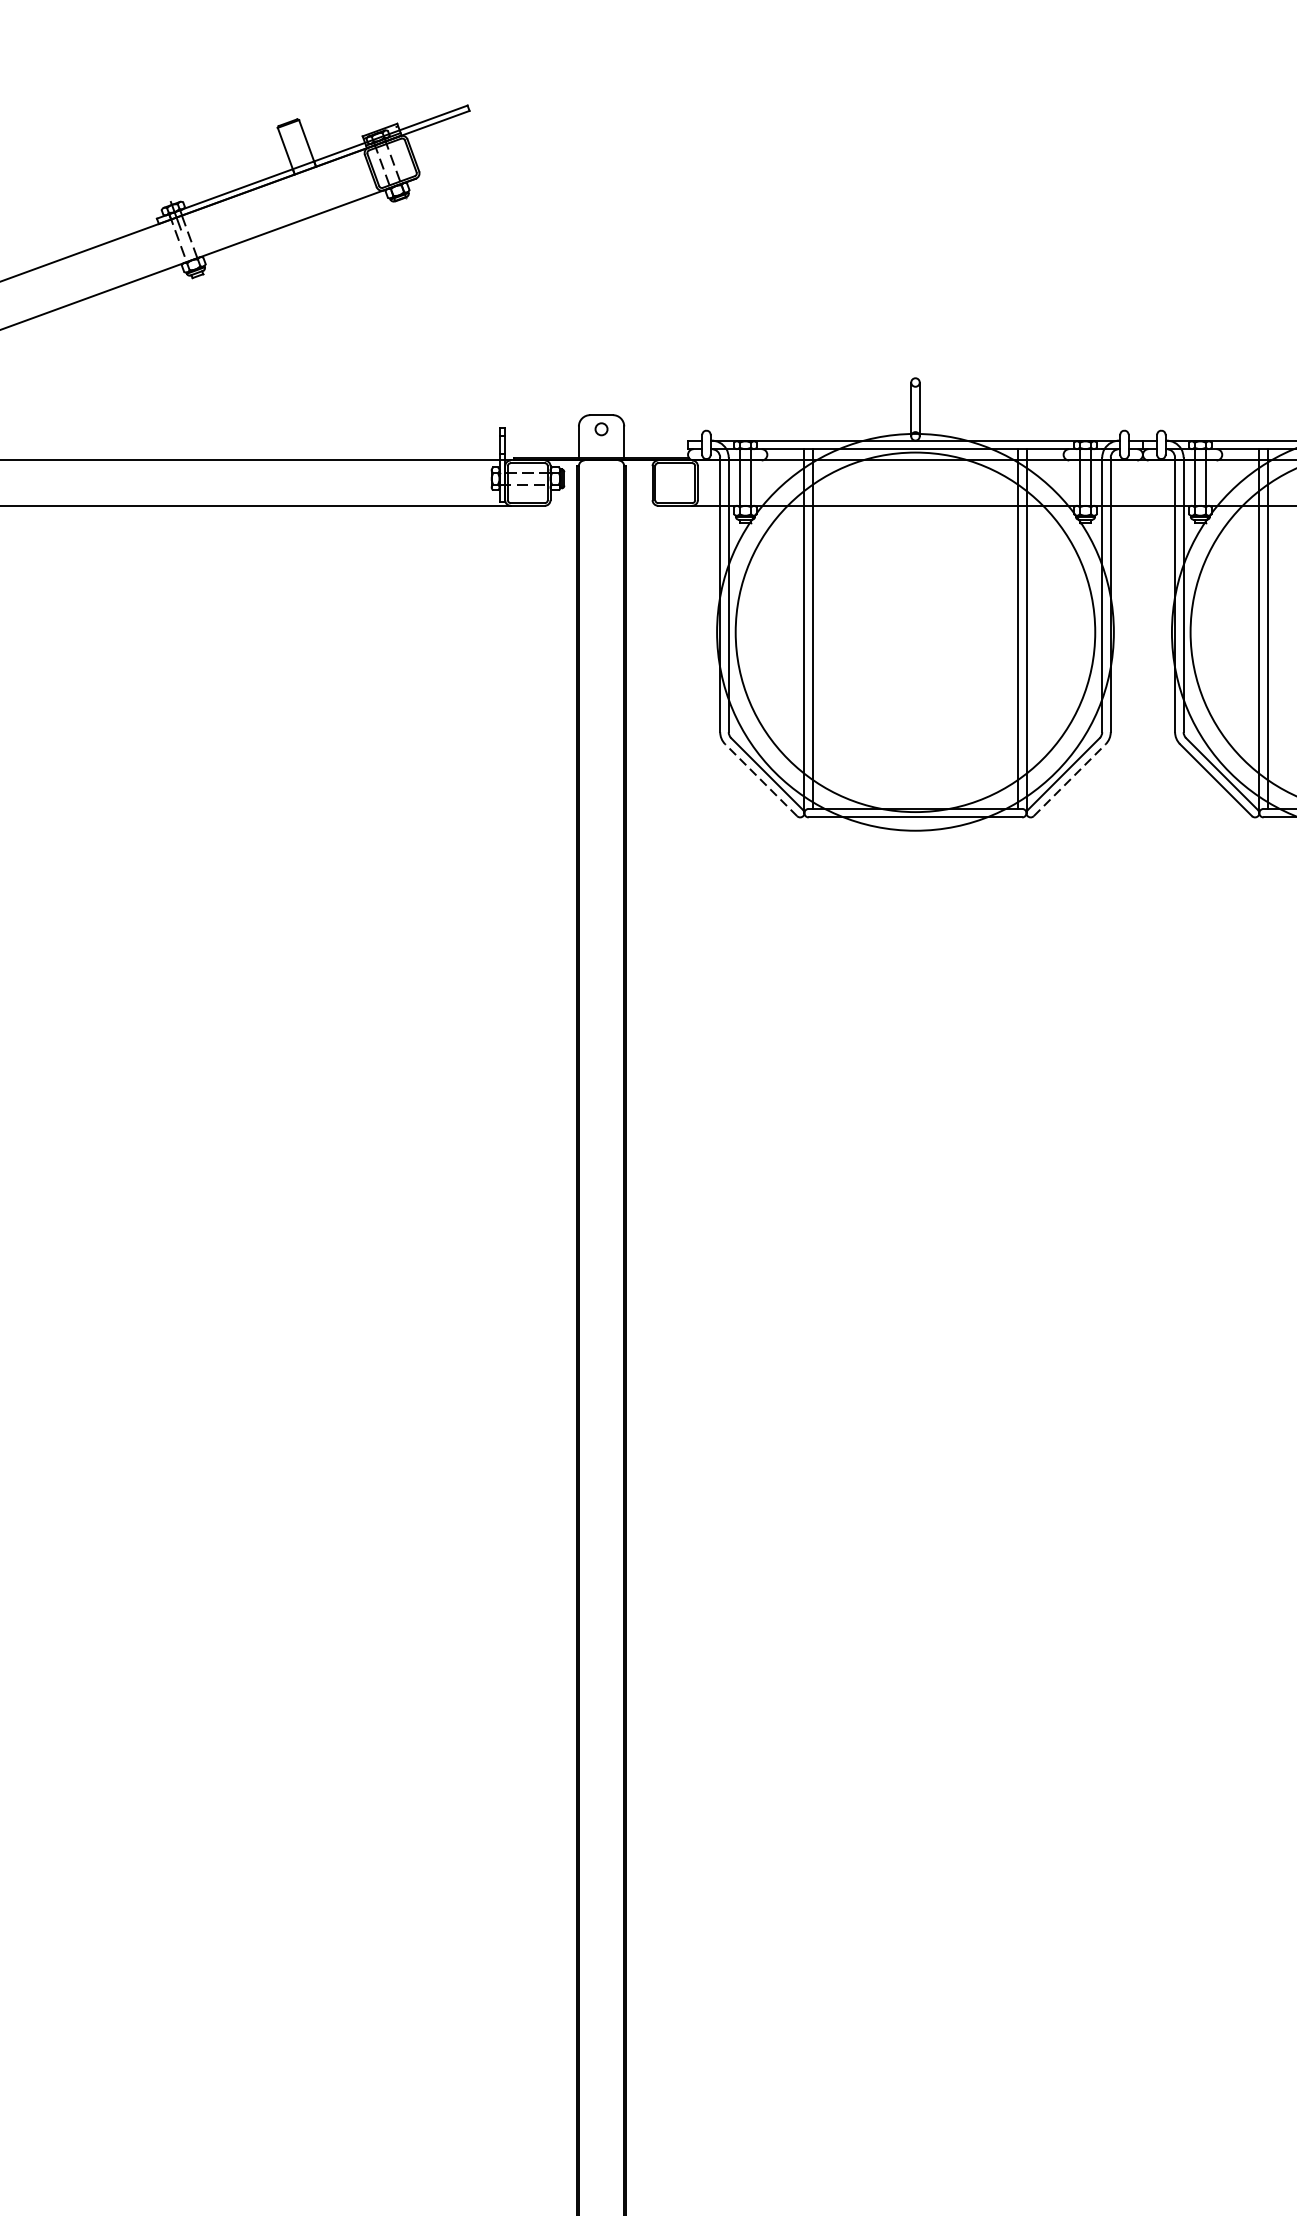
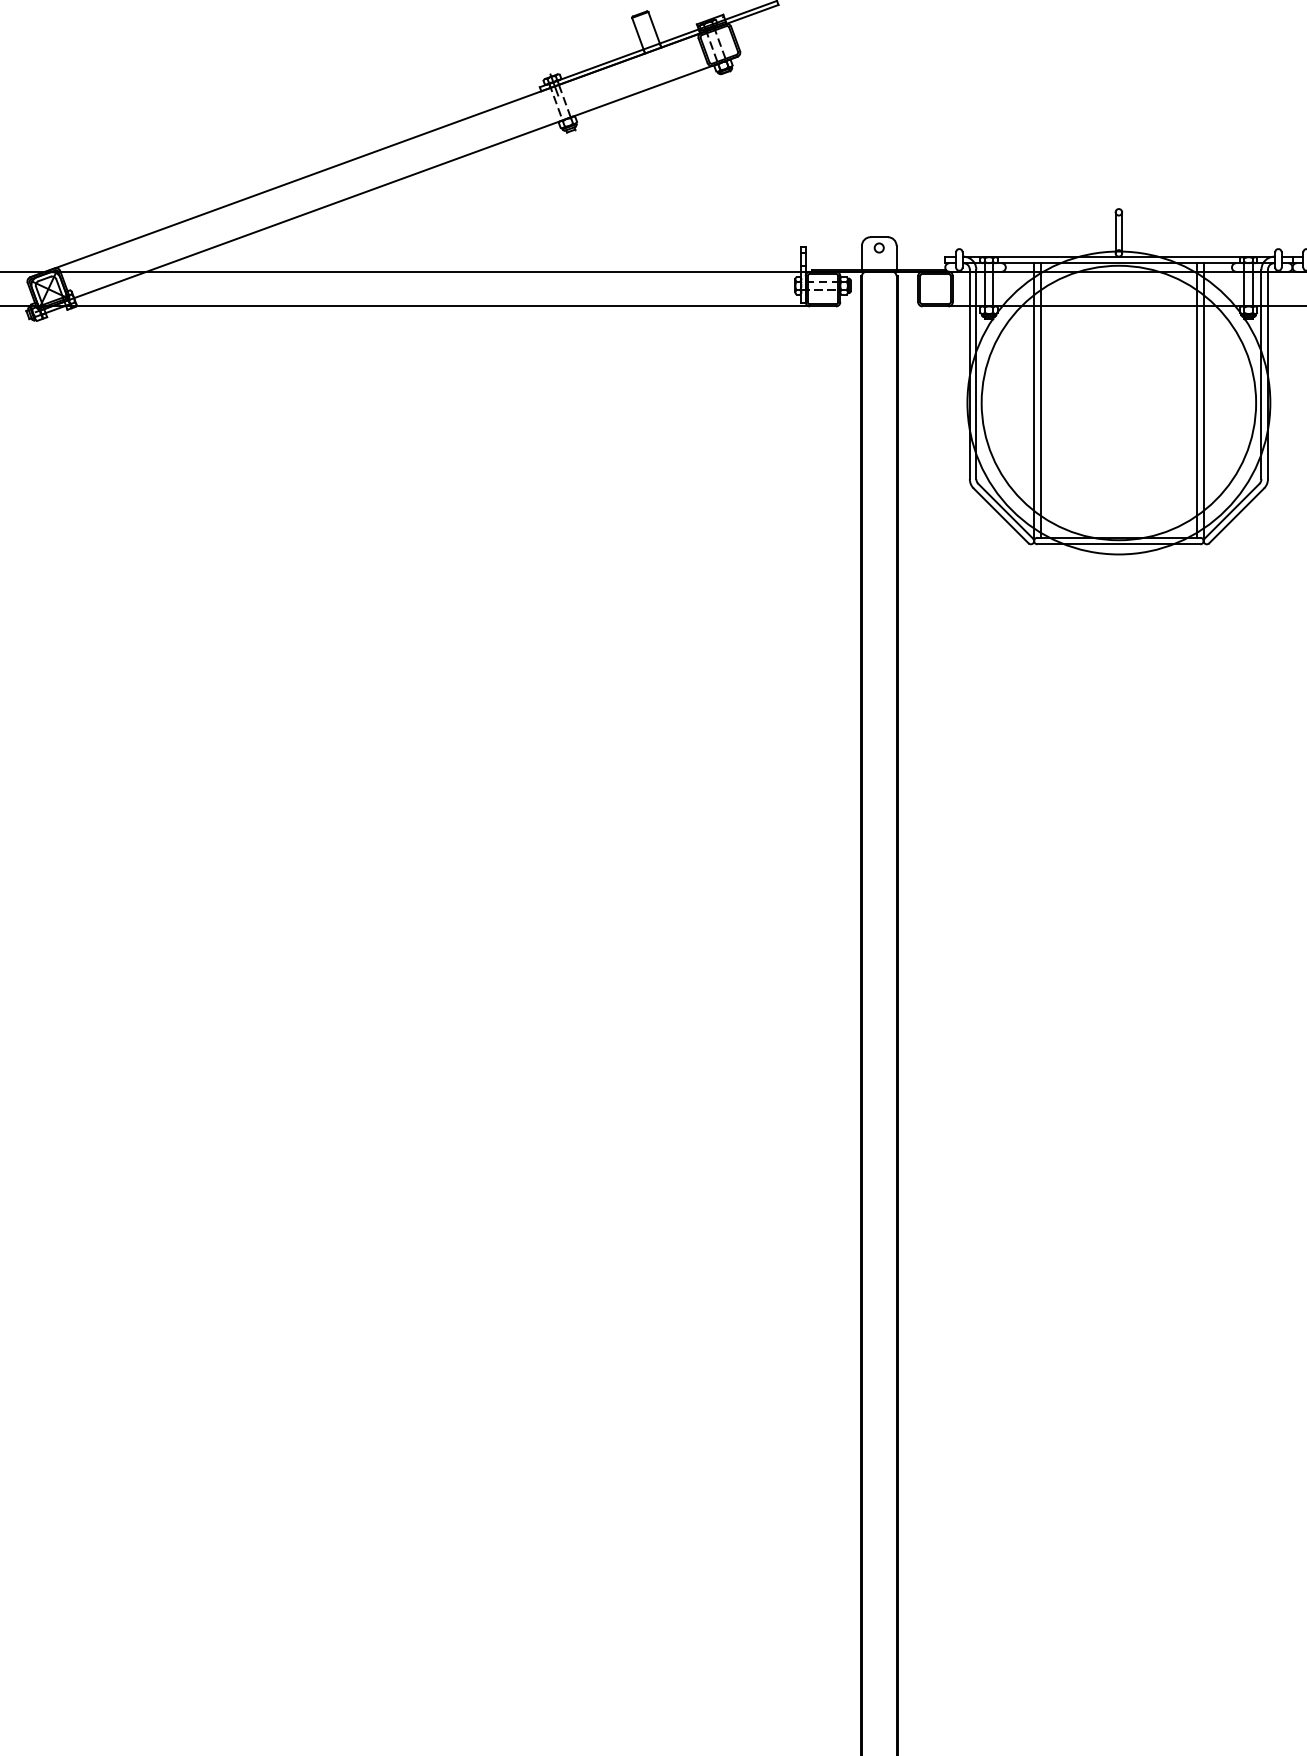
line: (761, 779) -> (1001, 515), dashed -> solid
line: (1069, 779) -> (1236, 515), dashed -> solid

